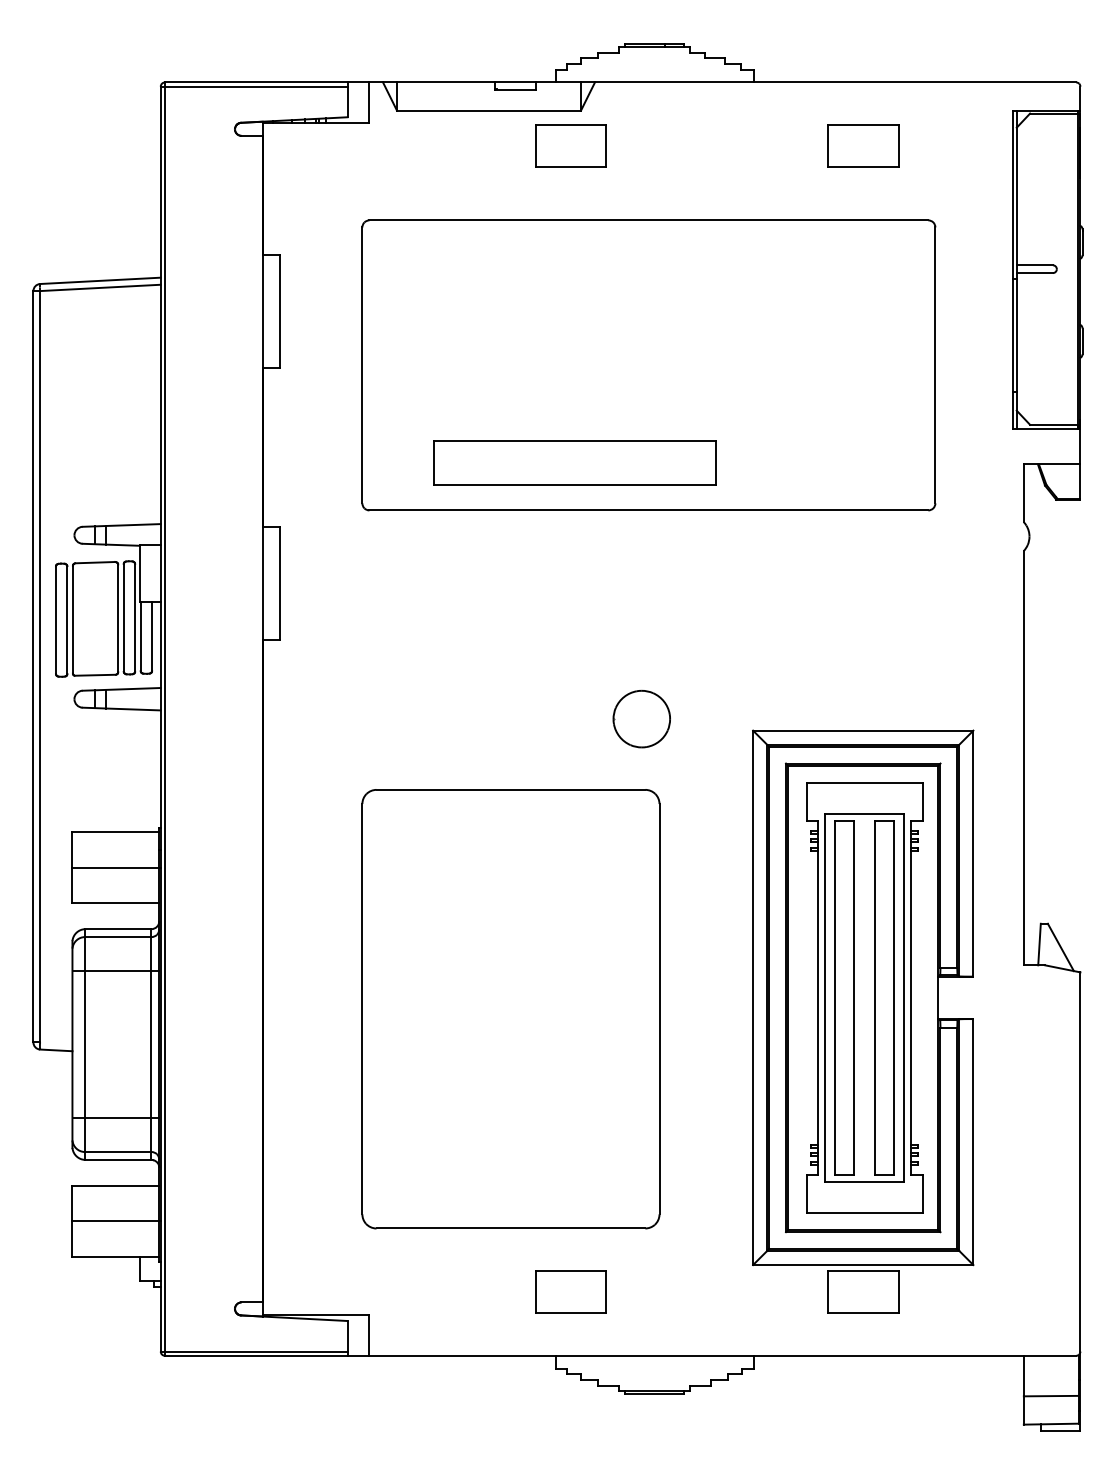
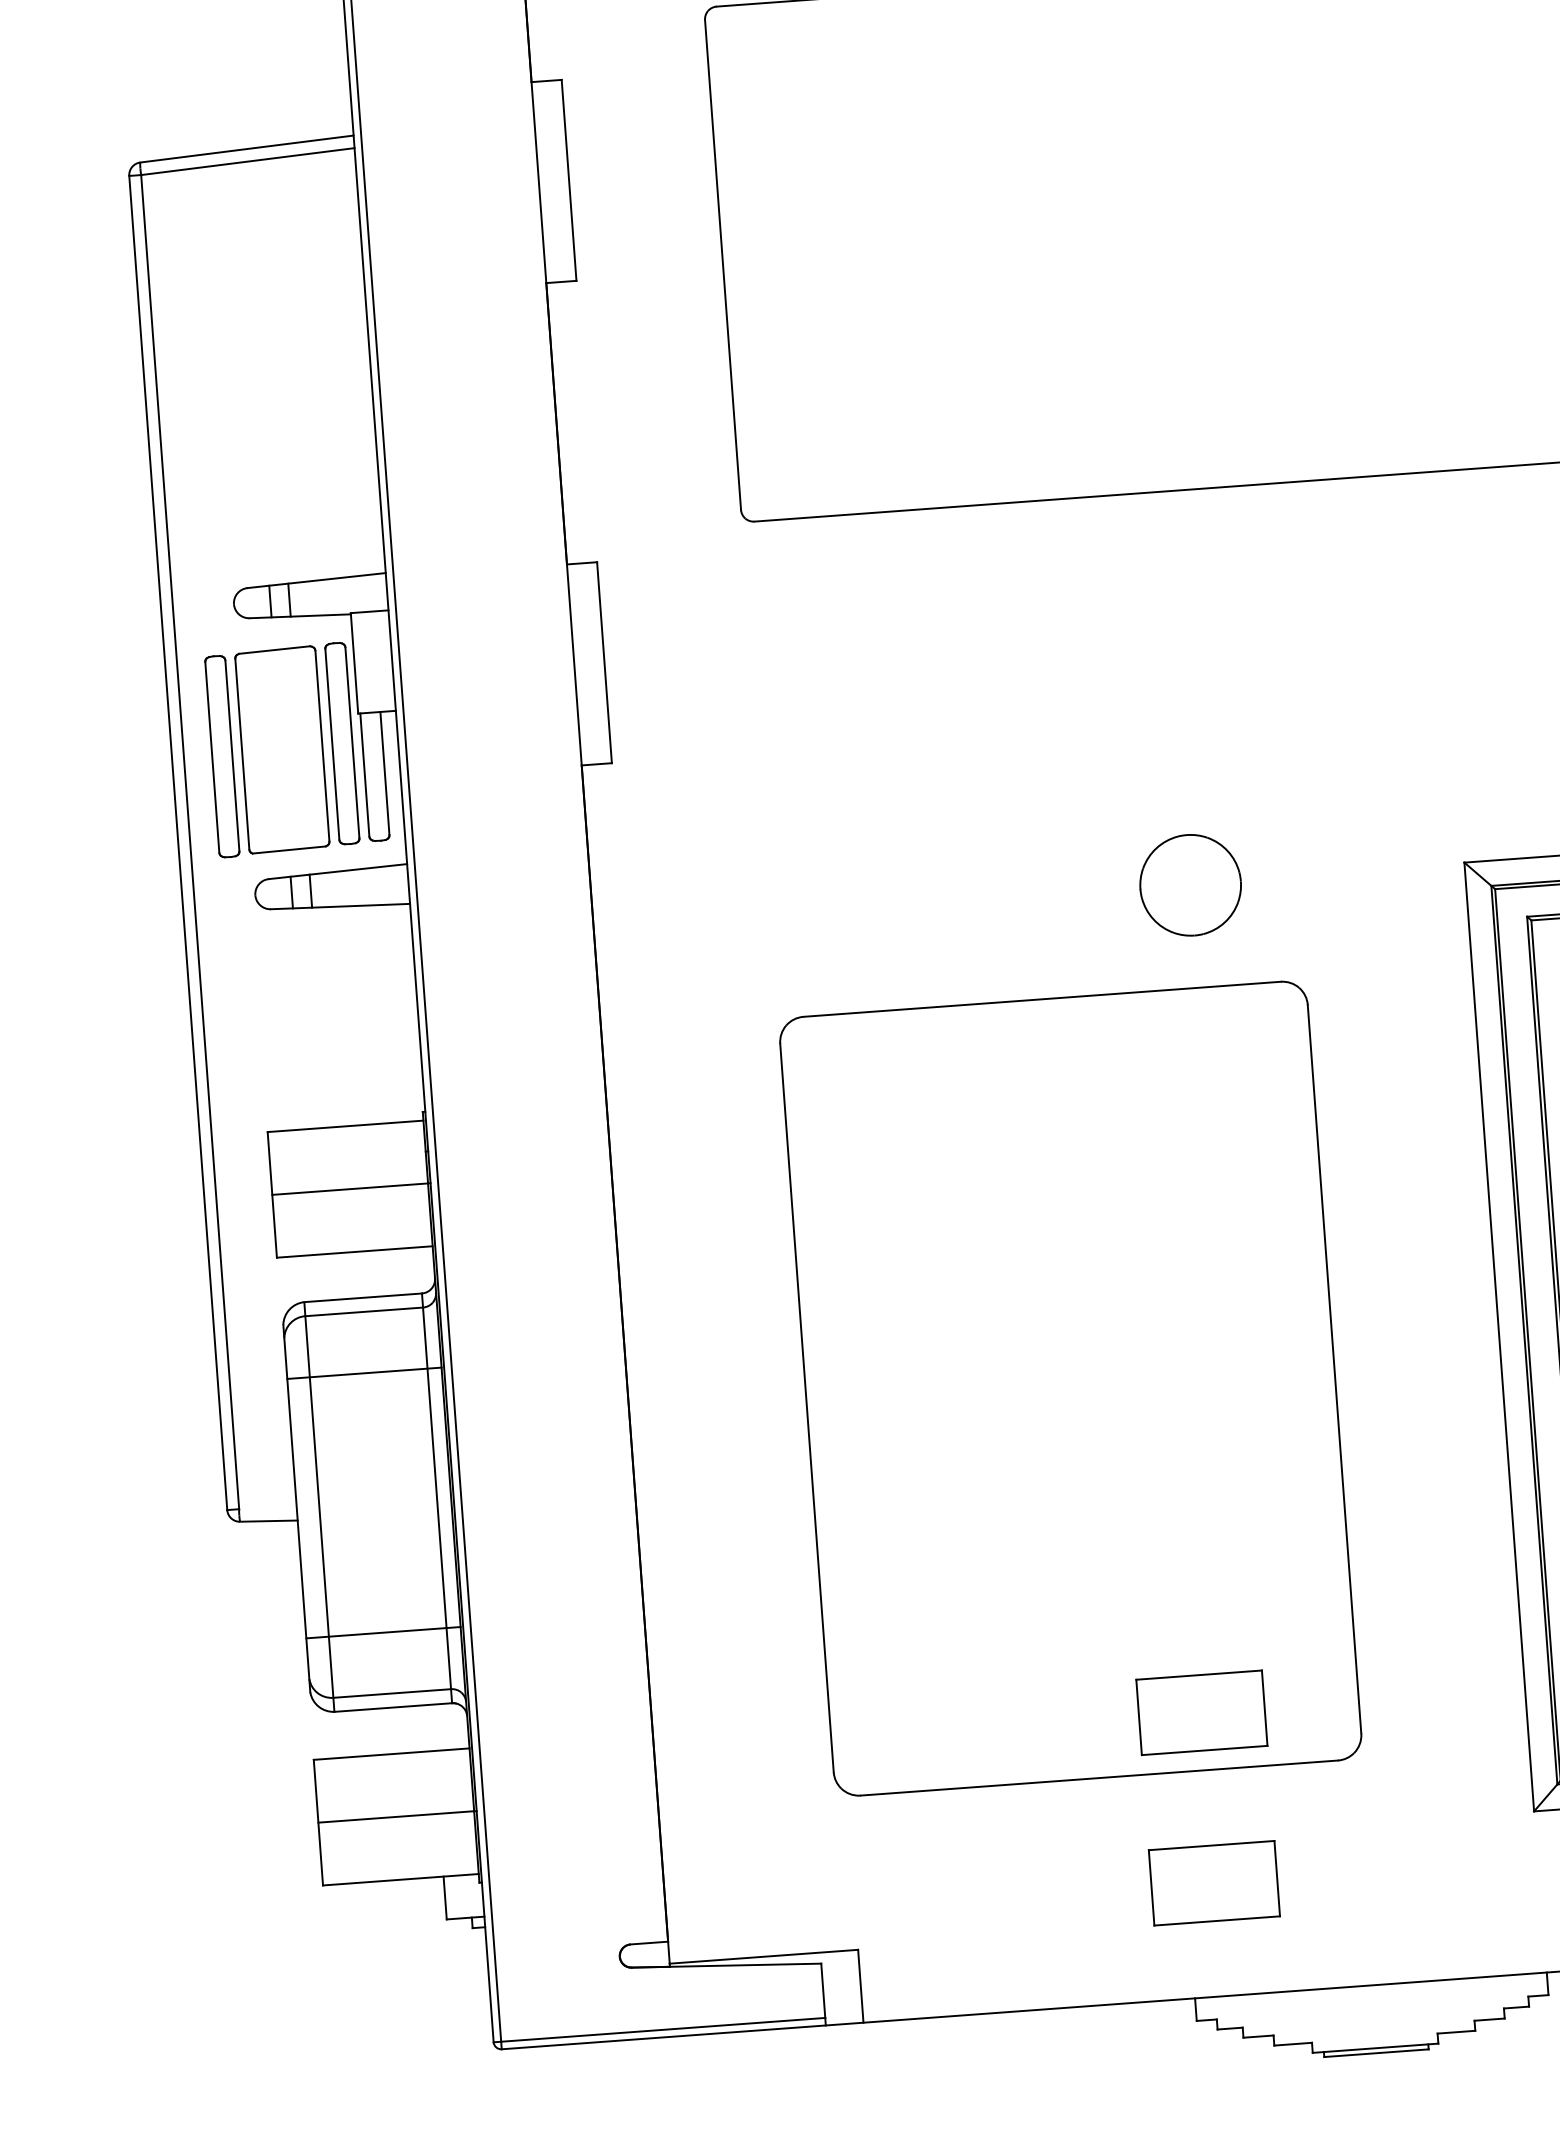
part: (574, 462) -> (1112, 409), removed
part: (641, 719) -> (1190, 886), moved
part: (570, 1195) -> (1200, 1711), added

